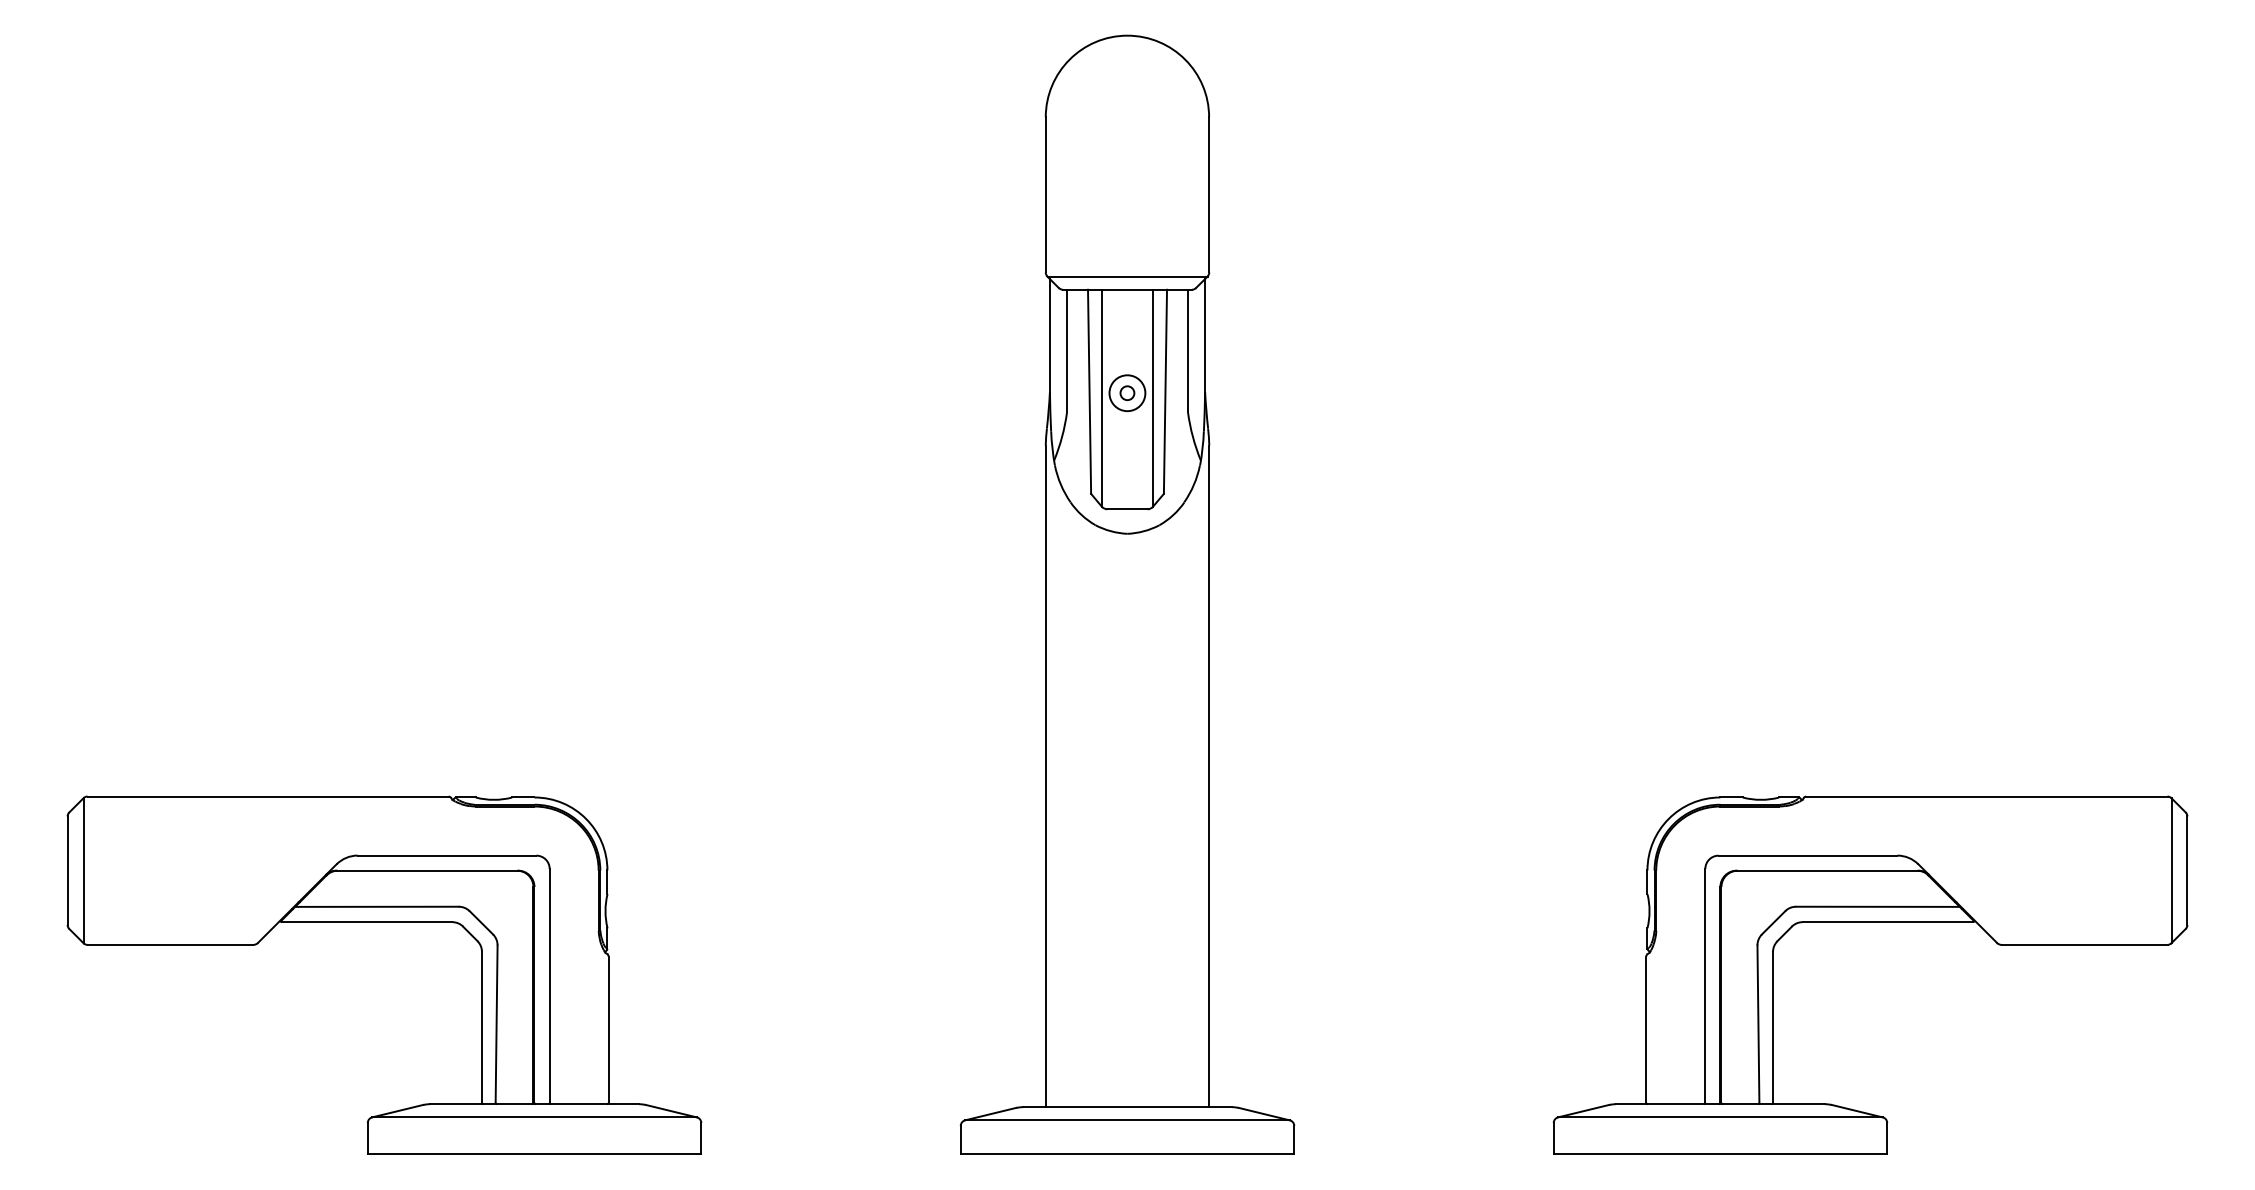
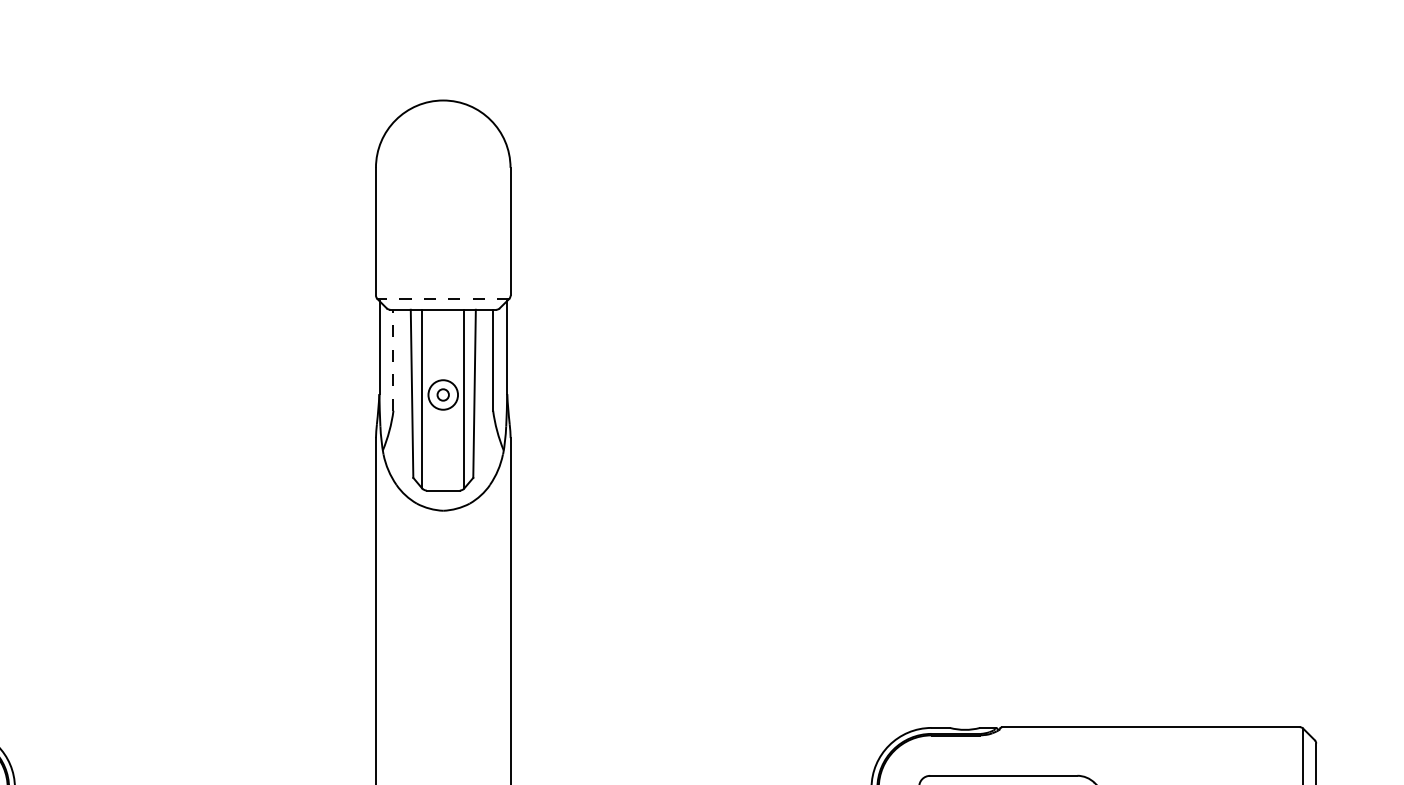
line: (1127, 276) -> (443, 298), solid -> dashed
line: (1066, 350) -> (393, 359), solid -> dashed

